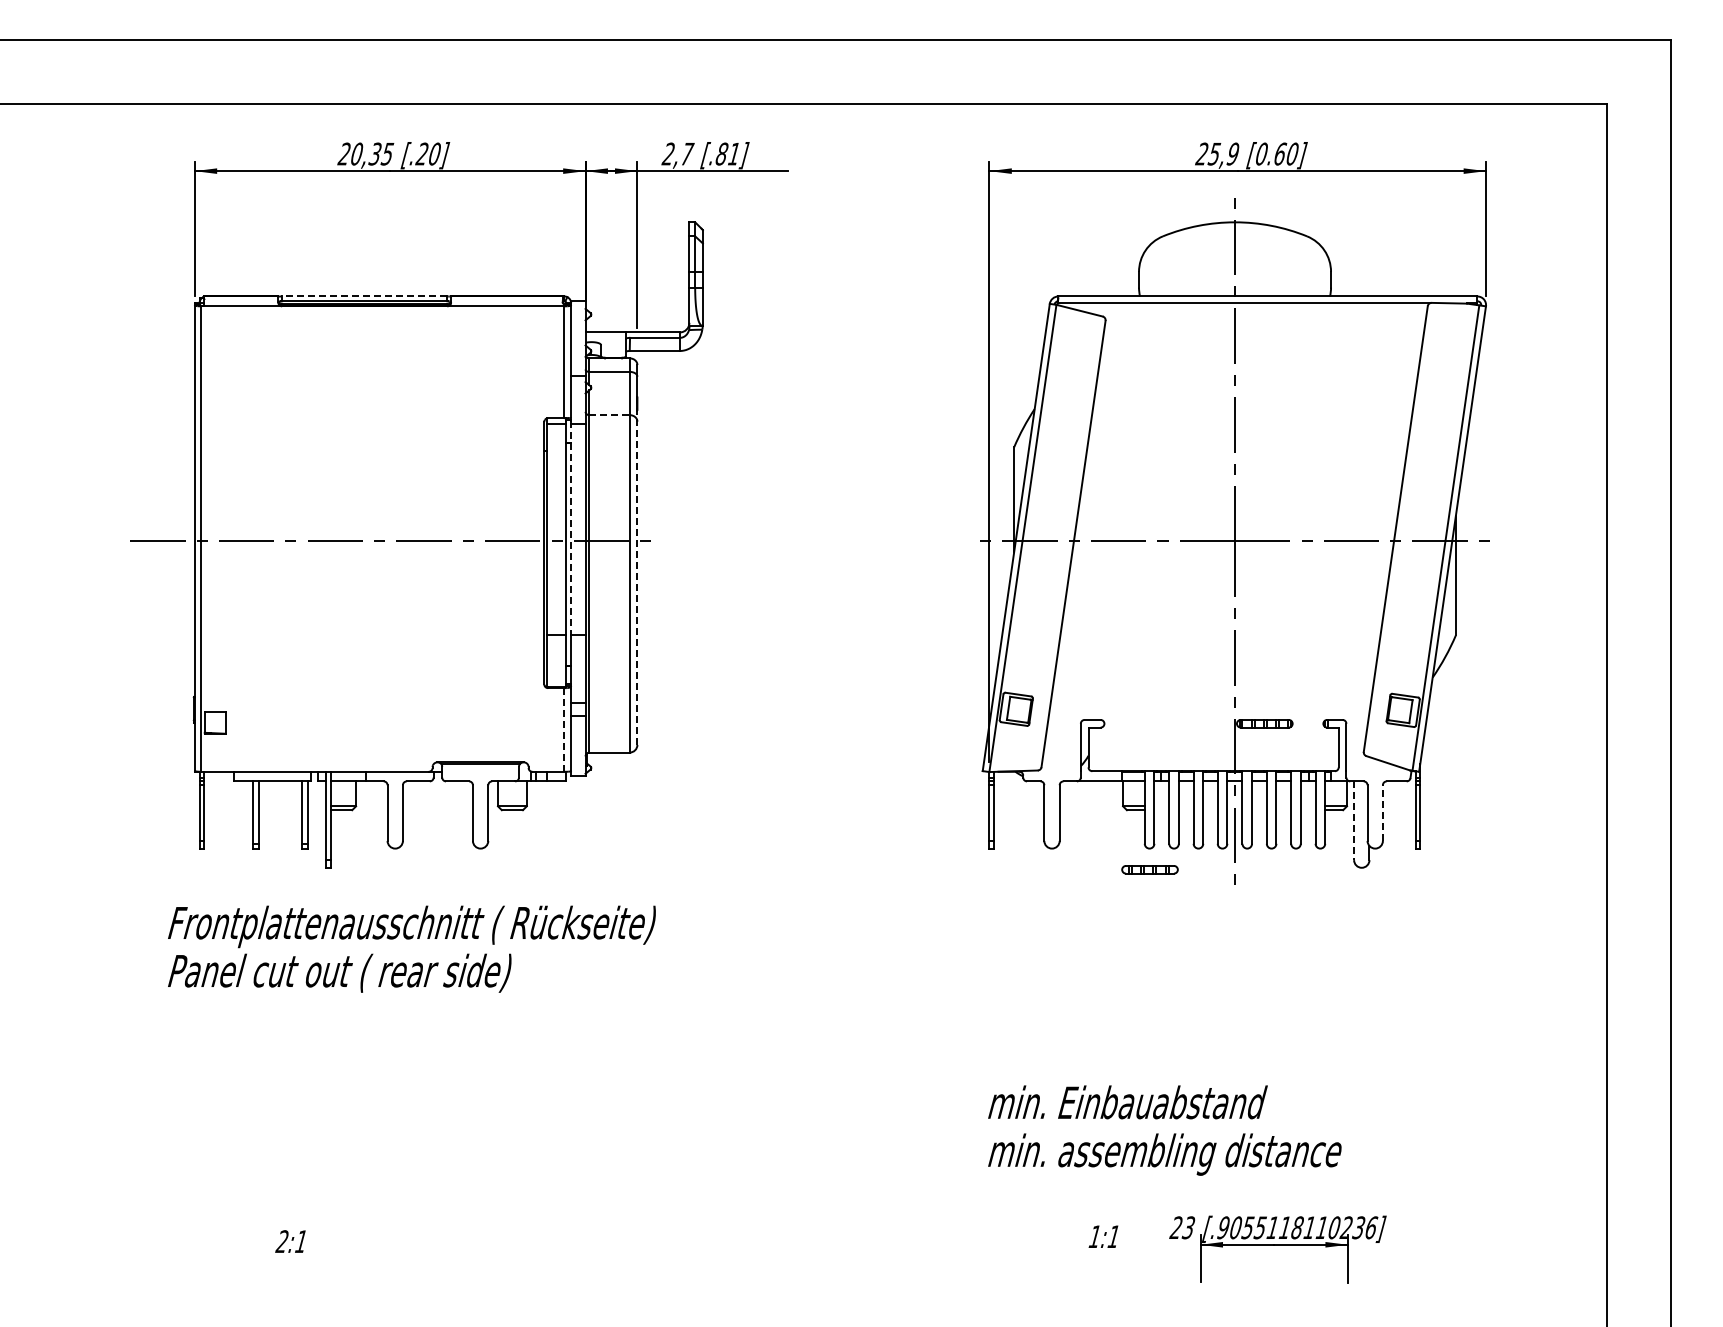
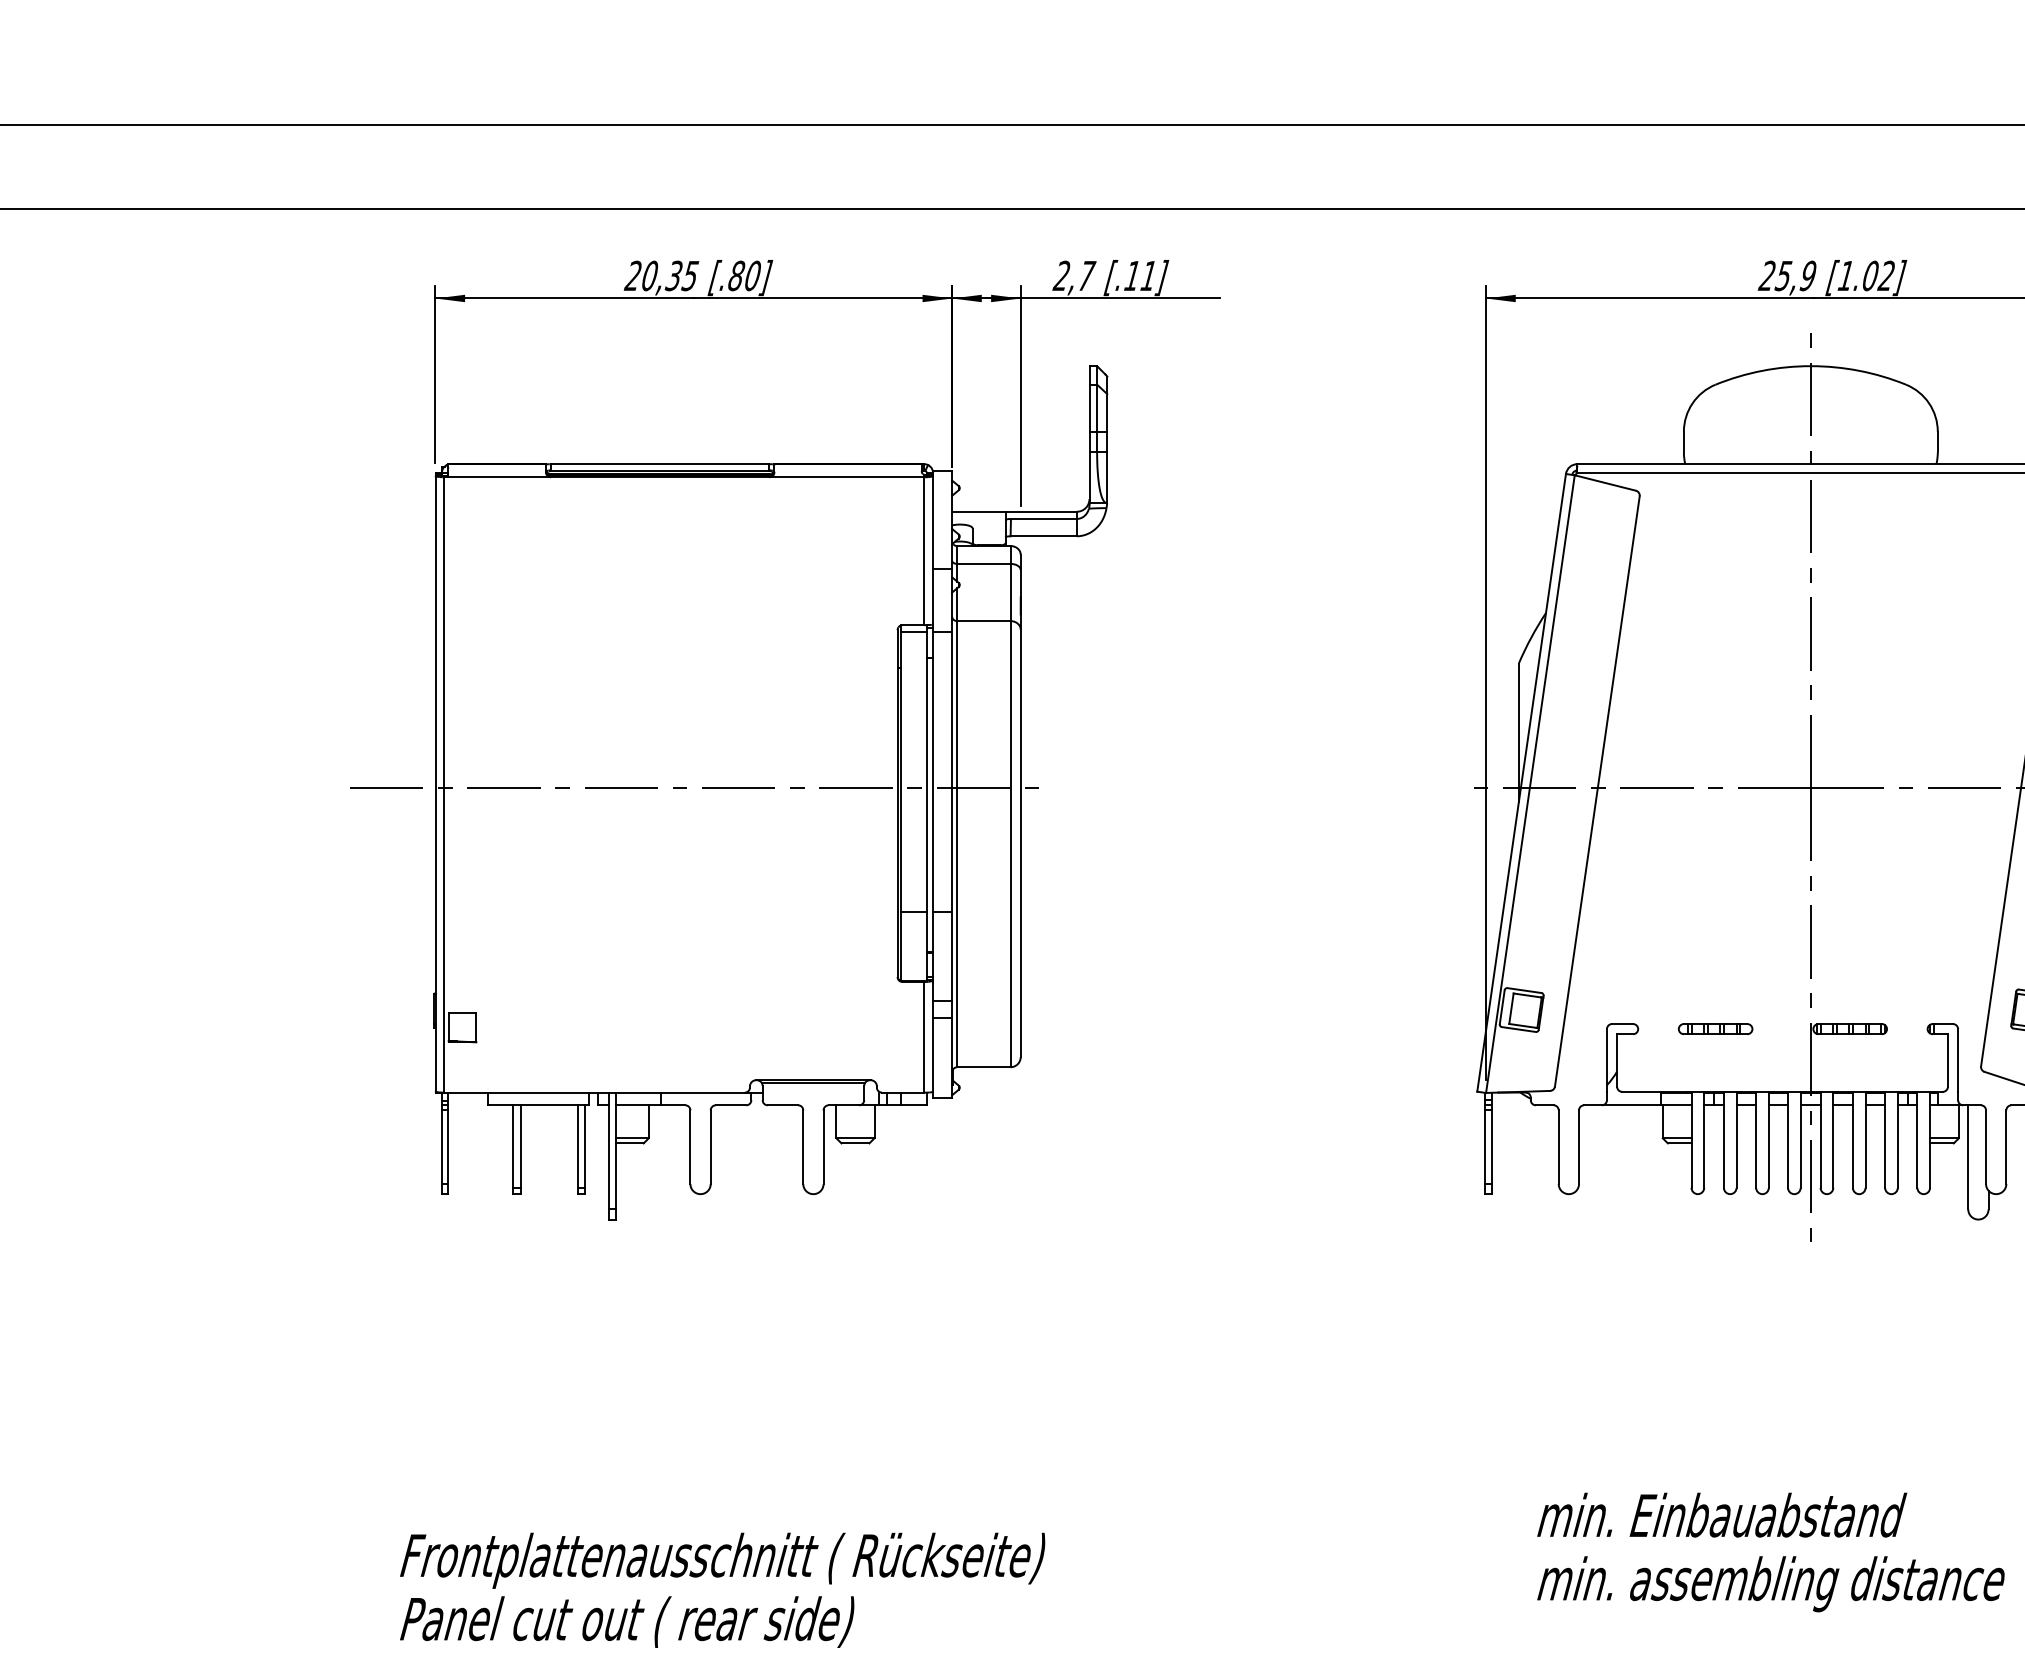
text: (421, 153) -> (735, 275), [.20] -> [.80]
text: (721, 153) -> (1131, 275), [.81] -> [.11]
text: (1276, 153) -> (1865, 275), [0.60] -> [1.02]
line: (364, 296) -> (659, 464), dashed -> solid
line: (610, 415) -> (985, 621), dashed -> solid
line: (571, 528) -> (933, 770), dashed -> solid
line: (637, 570) -> (1020, 826), dashed -> solid
line: (564, 729) -> (924, 1036), dashed -> solid
line: (1382, 813) -> (2005, 1147), dashed -> solid
line: (1354, 821) -> (1968, 1158), dashed -> solid
part: (1149, 869) -> (1714, 1028), moved
text: (411, 948) -> (722, 1589), moved
text: (1164, 1130) -> (1770, 1552), moved

